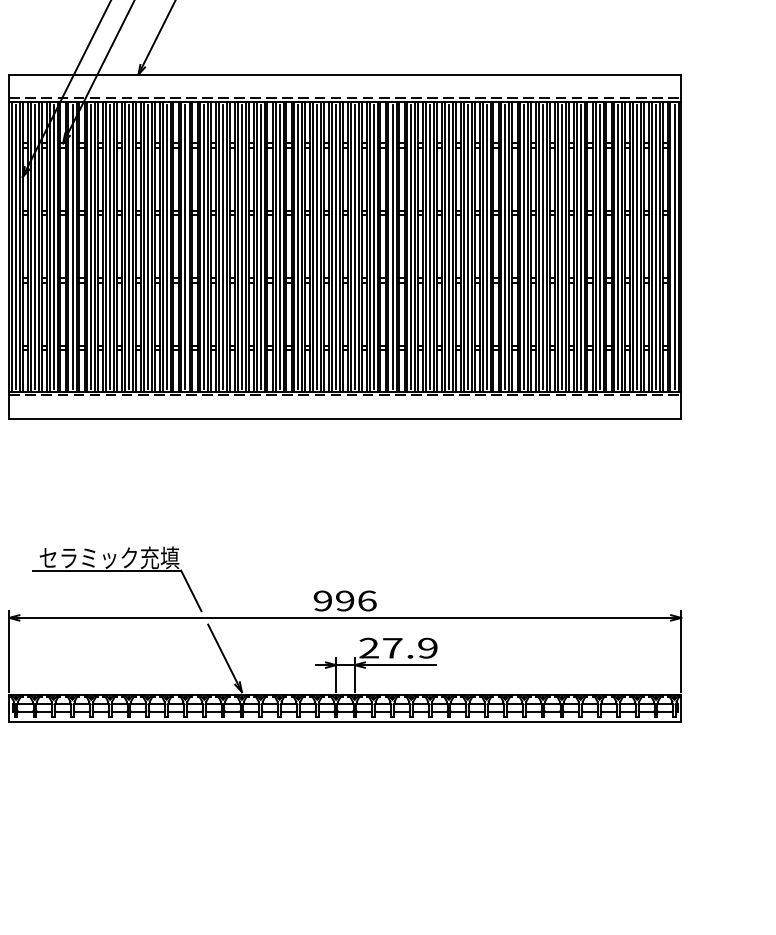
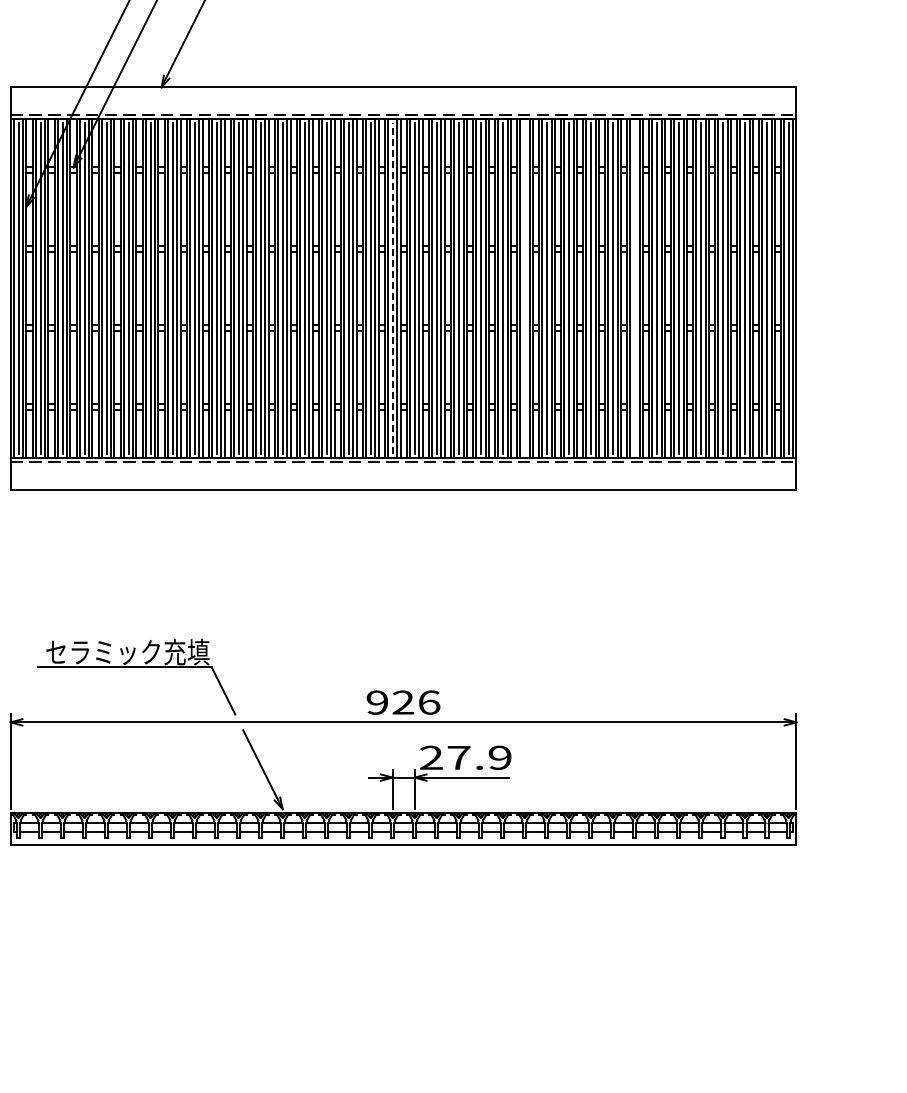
line: (335, 246) -> (392, 288), solid -> dashed
line: (448, 246) -> (524, 288), removed
line: (542, 246) -> (634, 288), removed
text: (345, 600) -> (403, 702), 996 -> 926

